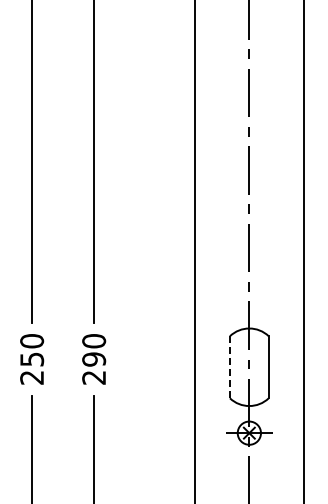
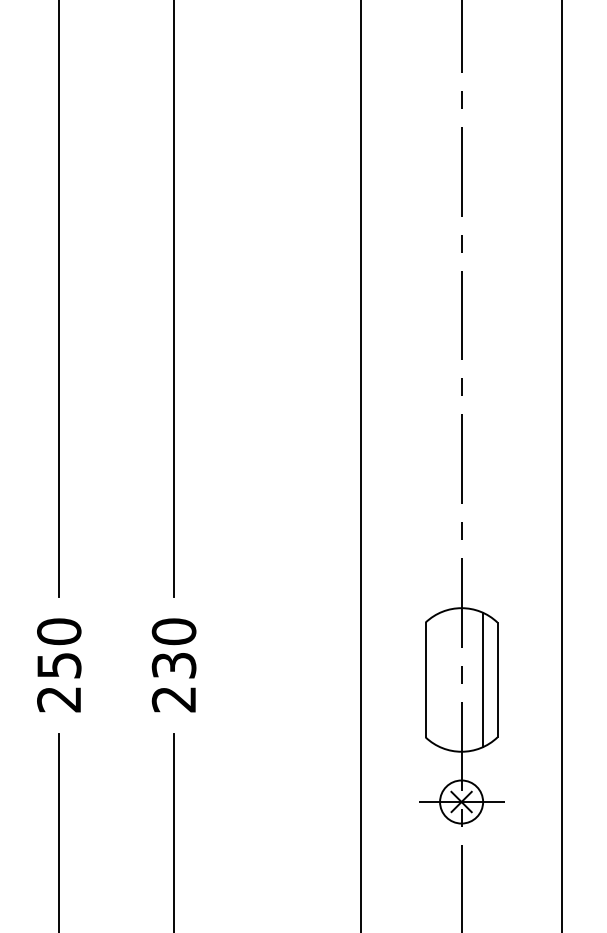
text: (93, 359) -> (172, 665), 290 -> 230
line: (229, 367) -> (424, 680), dashed -> solid
line: (260, 367) -> (482, 680), added

